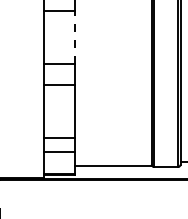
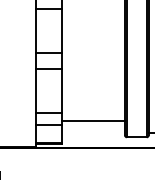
line: (74, 37) -> (61, 30), dashed -> solid
line: (112, 166) -> (92, 121), moved

